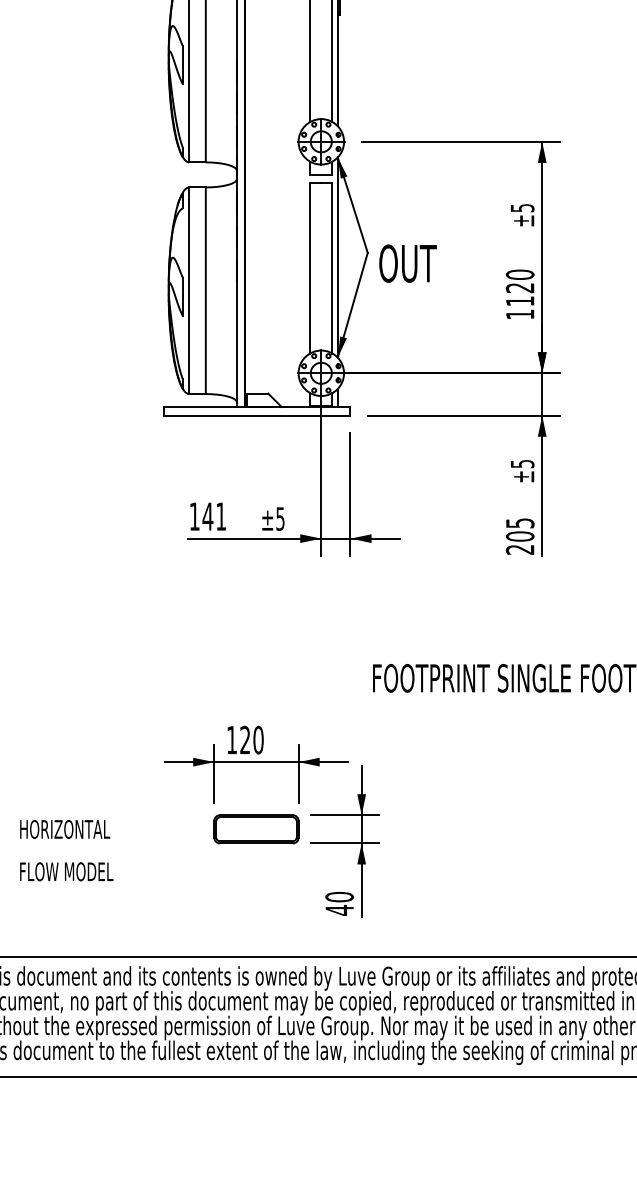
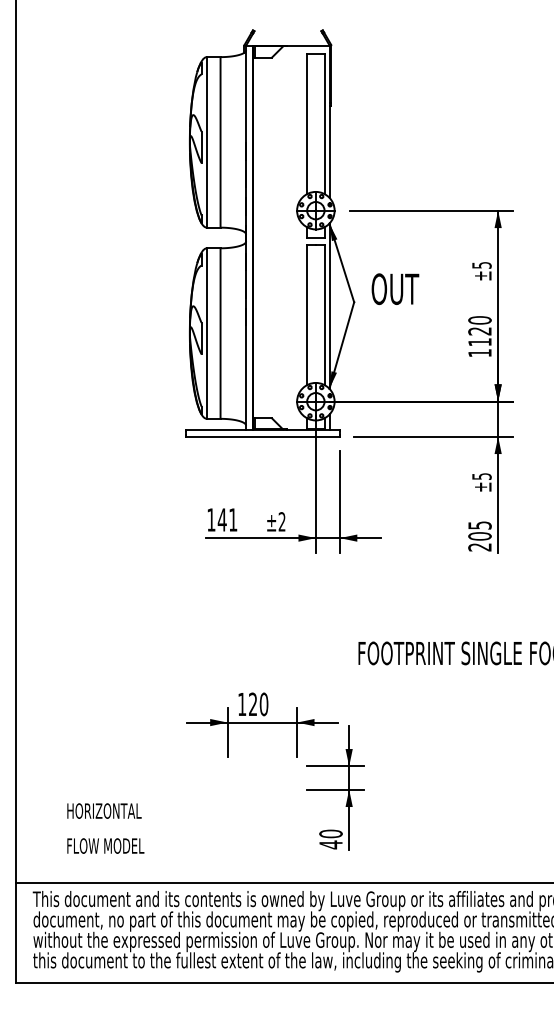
text: (408, 262) -> (395, 288), moved
text: (279, 518) -> (281, 521), ±5 -> ±2
part: (255, 828) -> (261, 777), removed
text: (66, 850) -> (105, 828), moved

